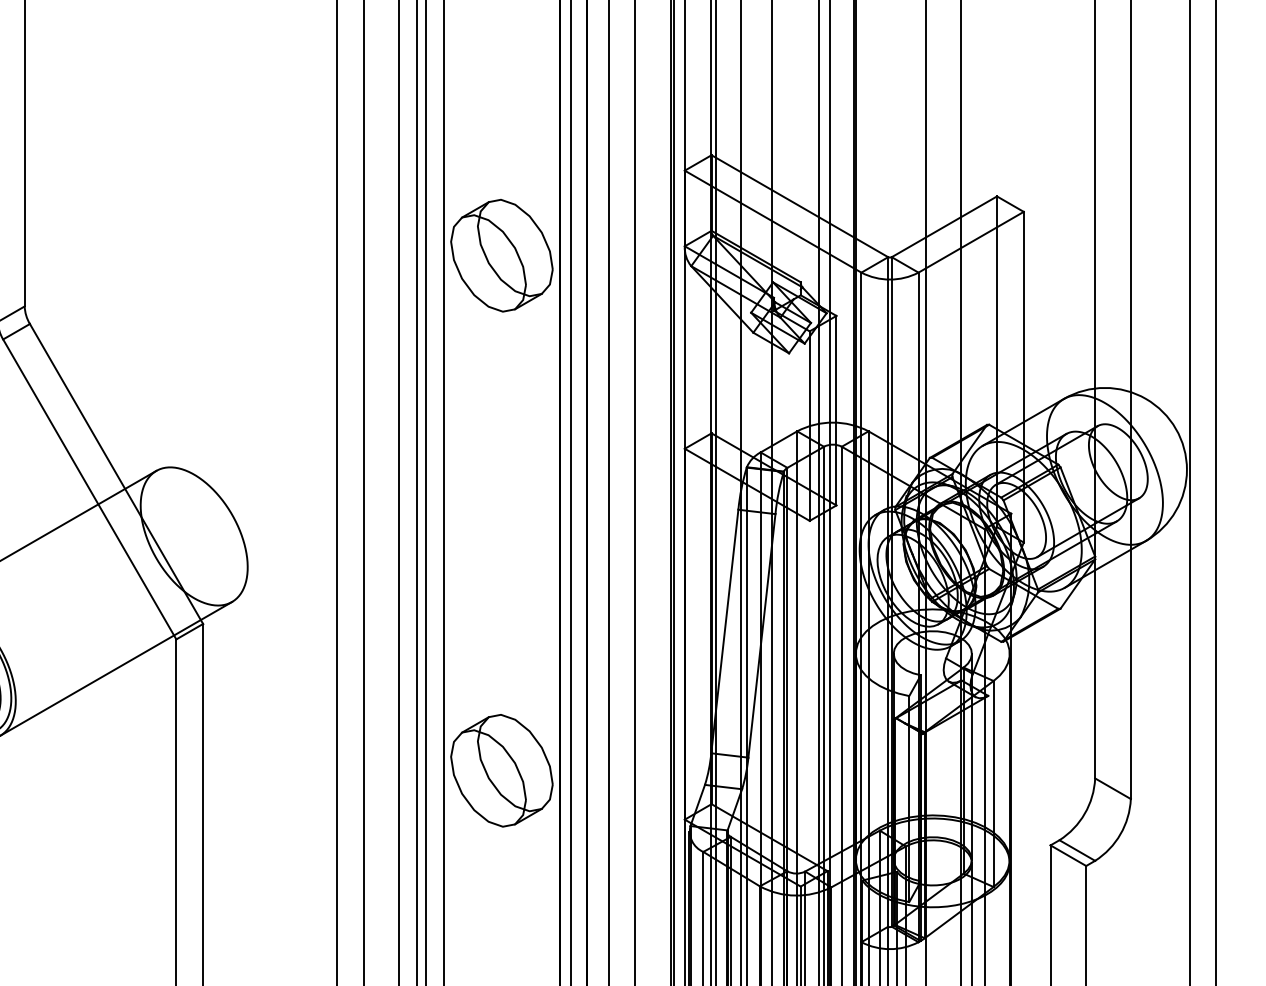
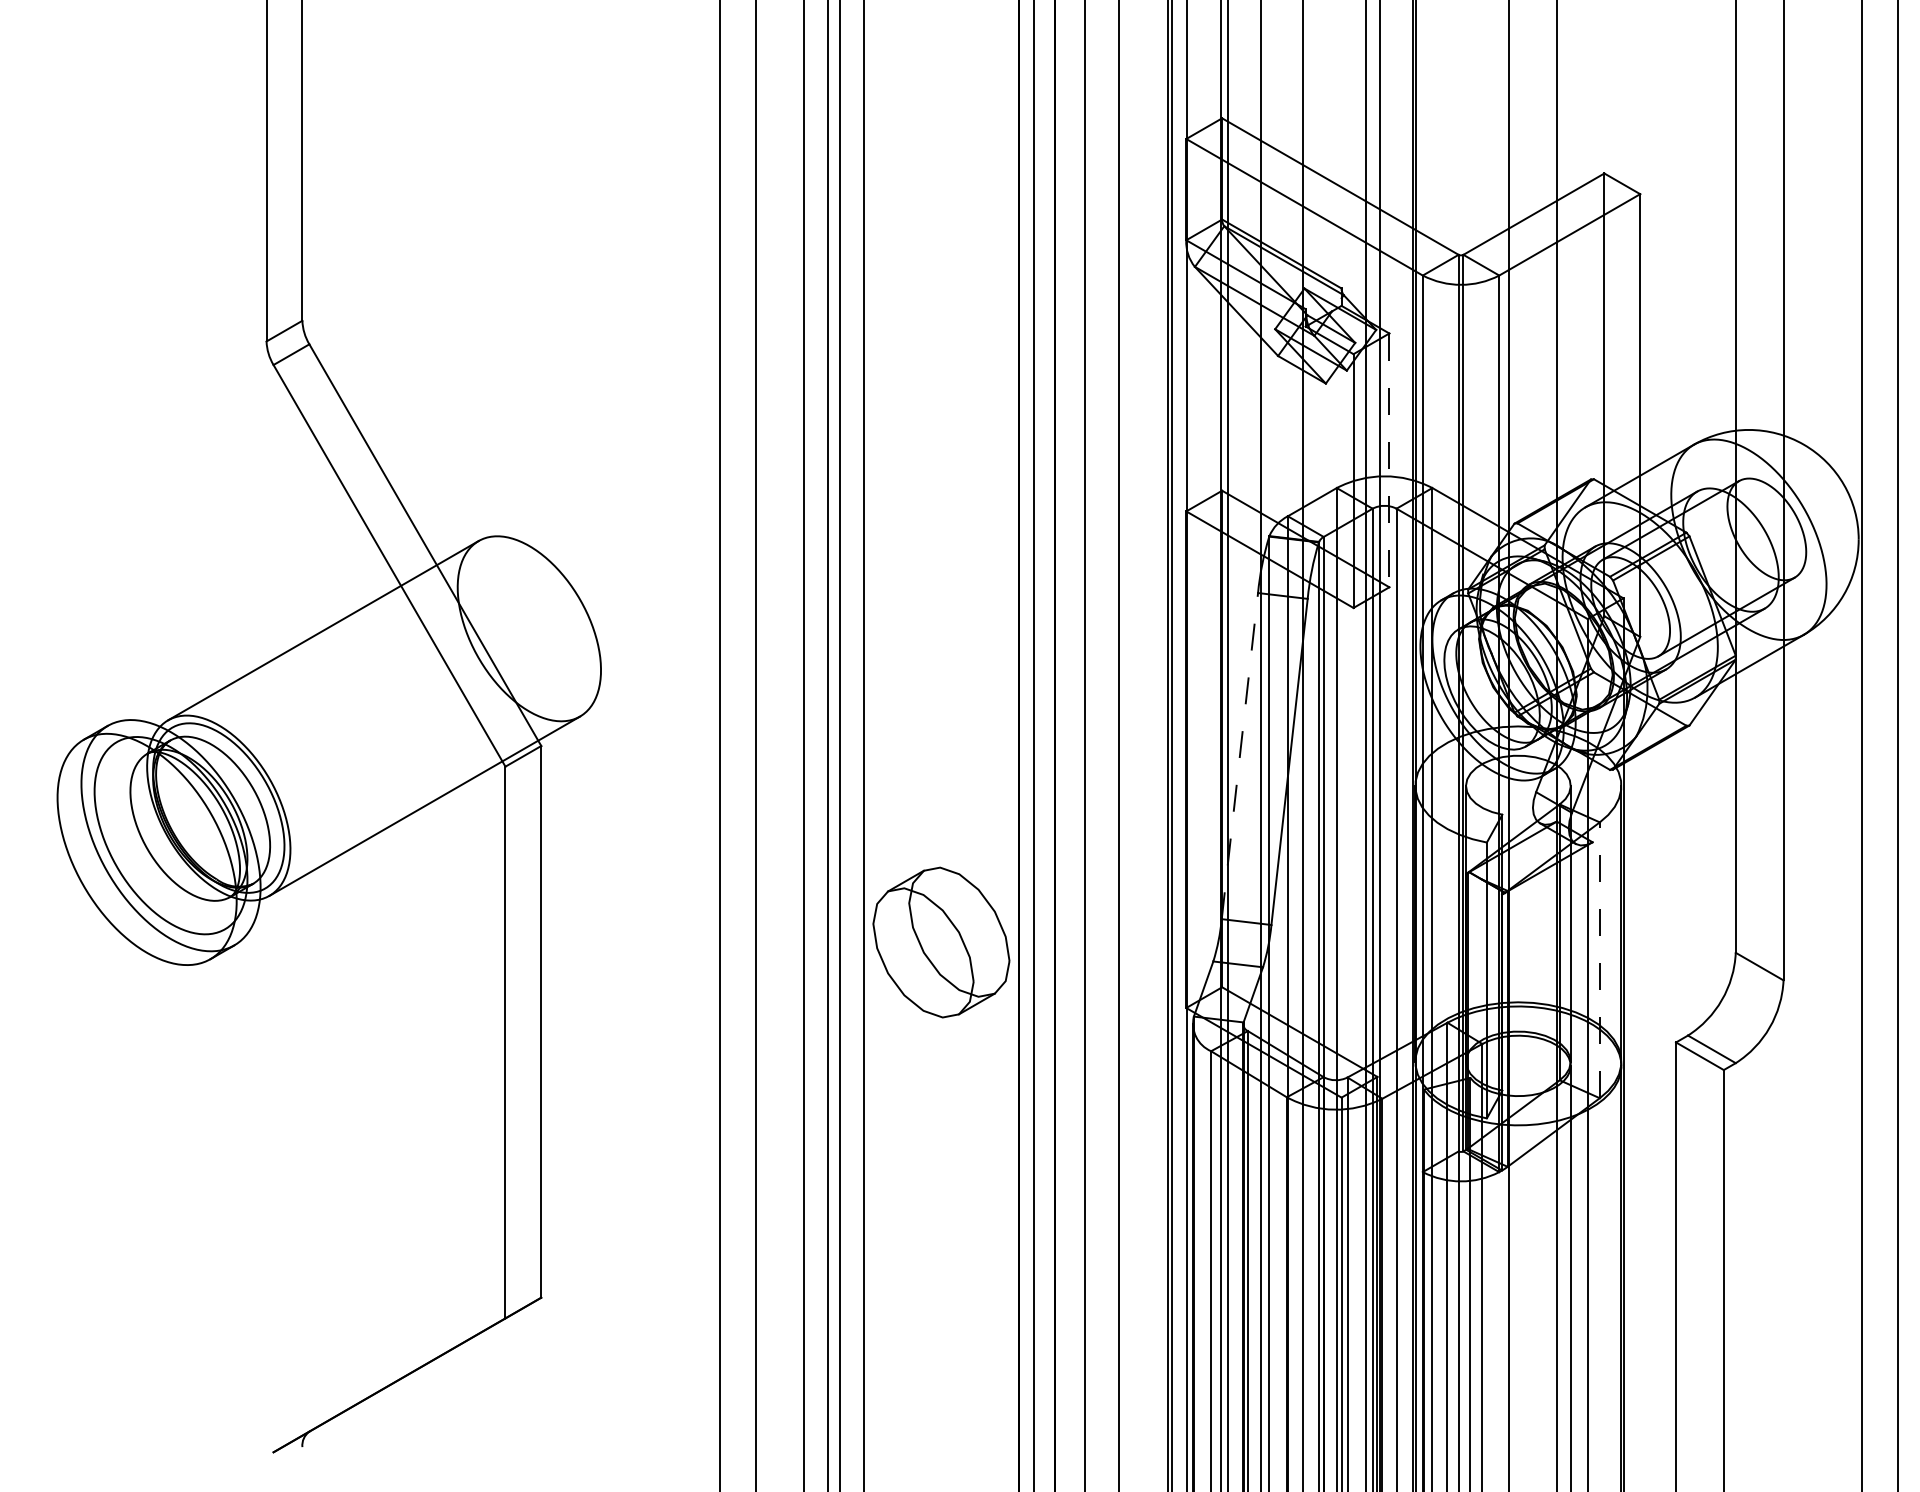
part: (501, 255) -> (941, 252), removed
line: (836, 410) -> (1389, 460), solid -> dashed
line: (724, 631) -> (1239, 755), solid -> dashed
line: (993, 784) -> (1599, 960), solid -> dashed

